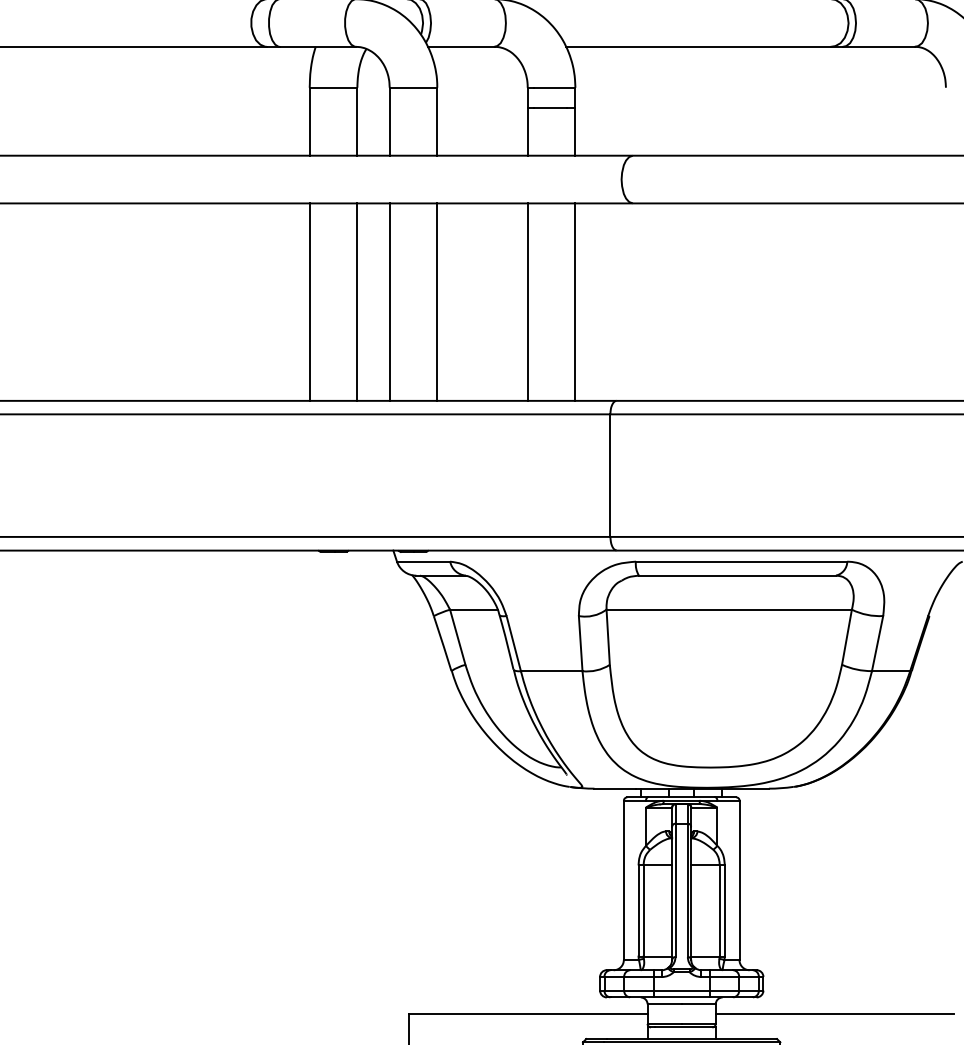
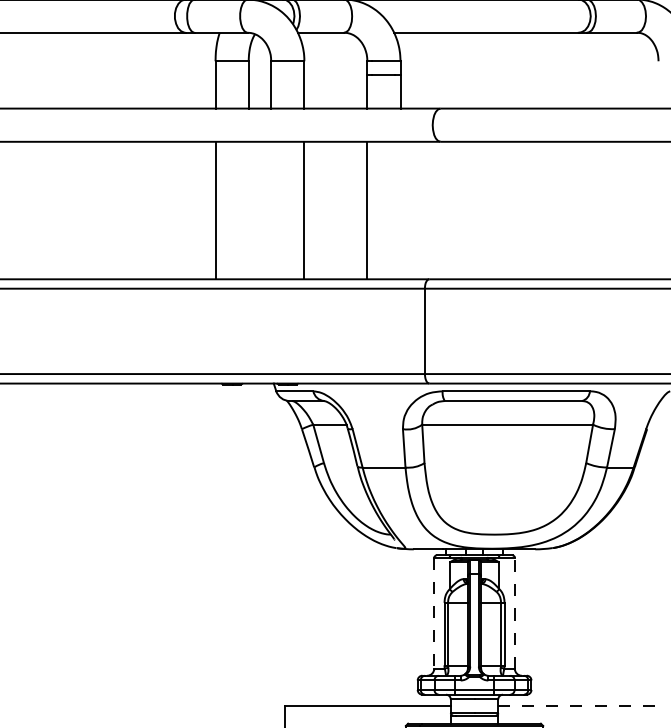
line: (357, 302) -> (248, 210), removed
line: (390, 302) -> (271, 210), removed
line: (575, 302) -> (400, 210), removed
line: (739, 879) -> (514, 612), solid -> dashed
line: (624, 880) -> (434, 613), solid -> dashed
line: (835, 1014) -> (581, 706), solid -> dashed

